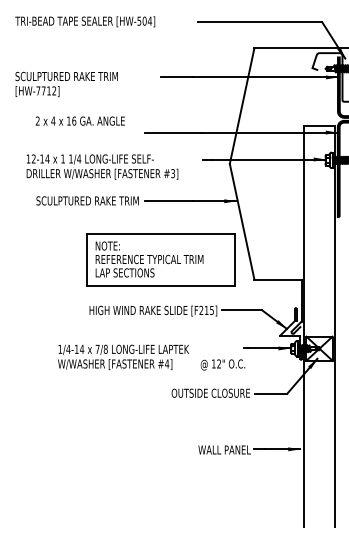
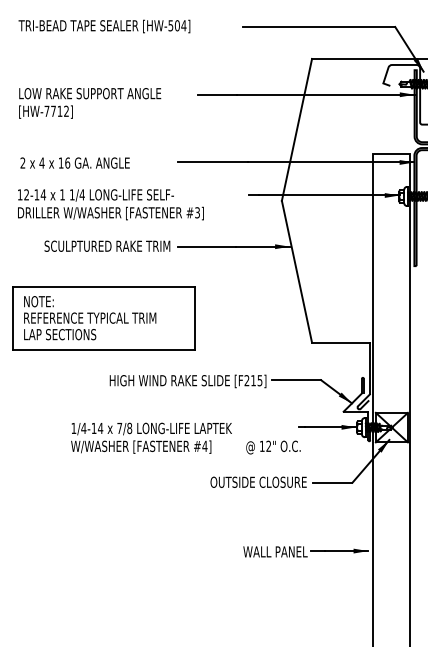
text: (73, 76) -> (90, 93), SCULPTURED RAKE TRIM -> LOW RAKE SUPPORT ANGLE
text: (79, 120) -> (74, 162), moved
text: (102, 166) -> (110, 204), moved
part: (160, 259) -> (103, 318), moved

